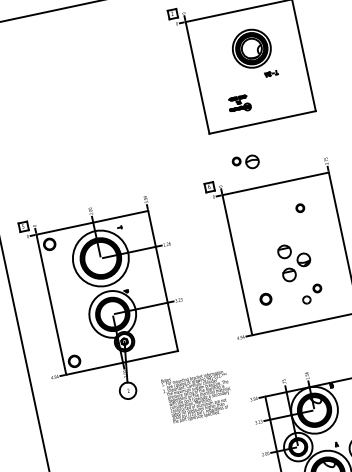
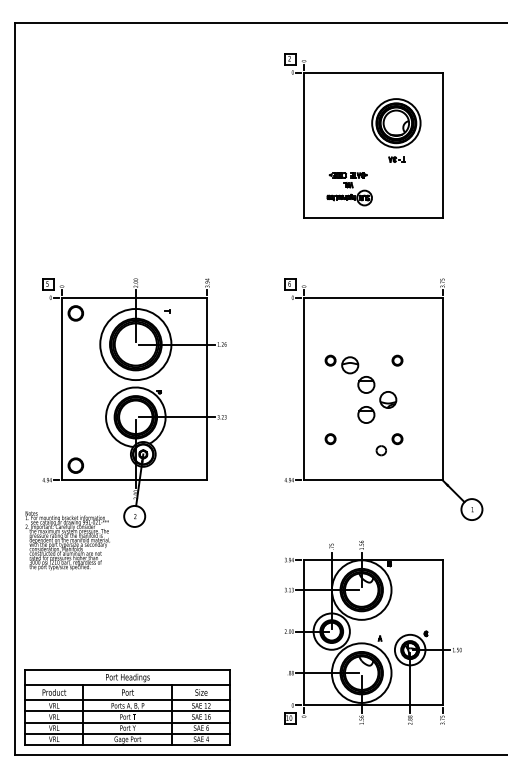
part: (251, 48) -> (396, 123), moved
part: (239, 104) -> (349, 189), size x1.67
part: (245, 162) -> (341, 364), moved
part: (300, 208) -> (397, 360), moved
part: (265, 299) -> (330, 439), size x0.71
text: (197, 395) -> (67, 540), moved

